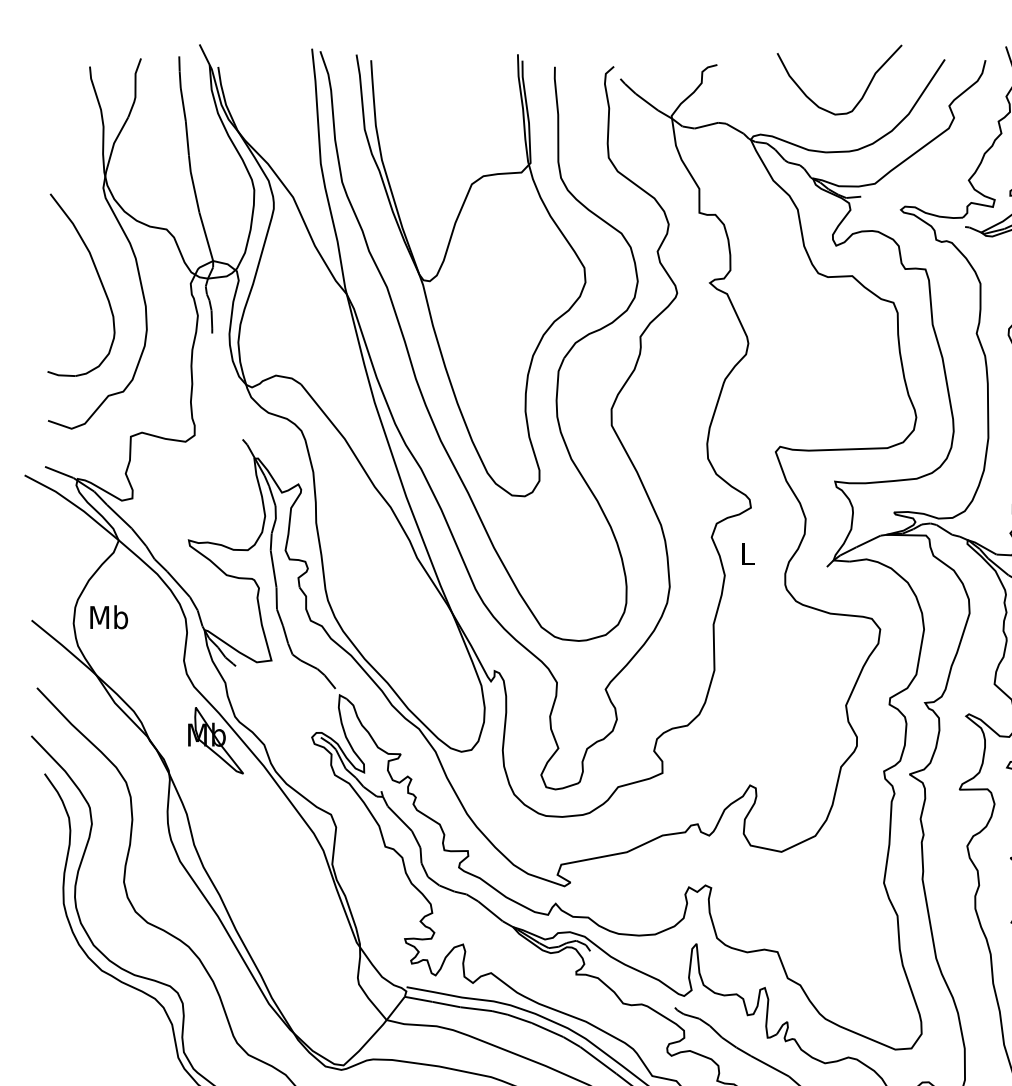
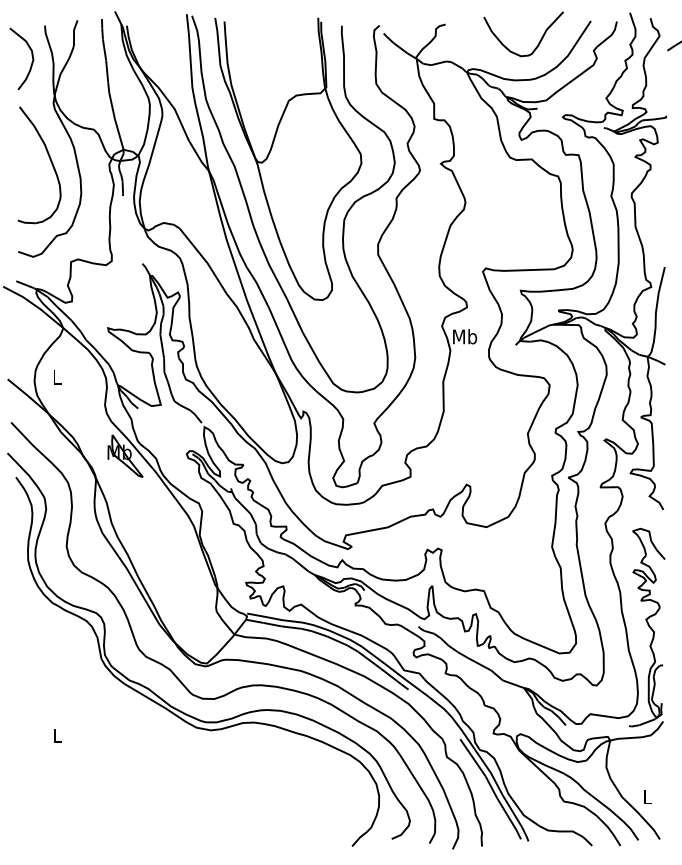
curve: (68, 114) -> (31, 56), added
text: (748, 553) -> (465, 336), L -> Mb
text: (109, 615) -> (57, 376), Mb -> L

